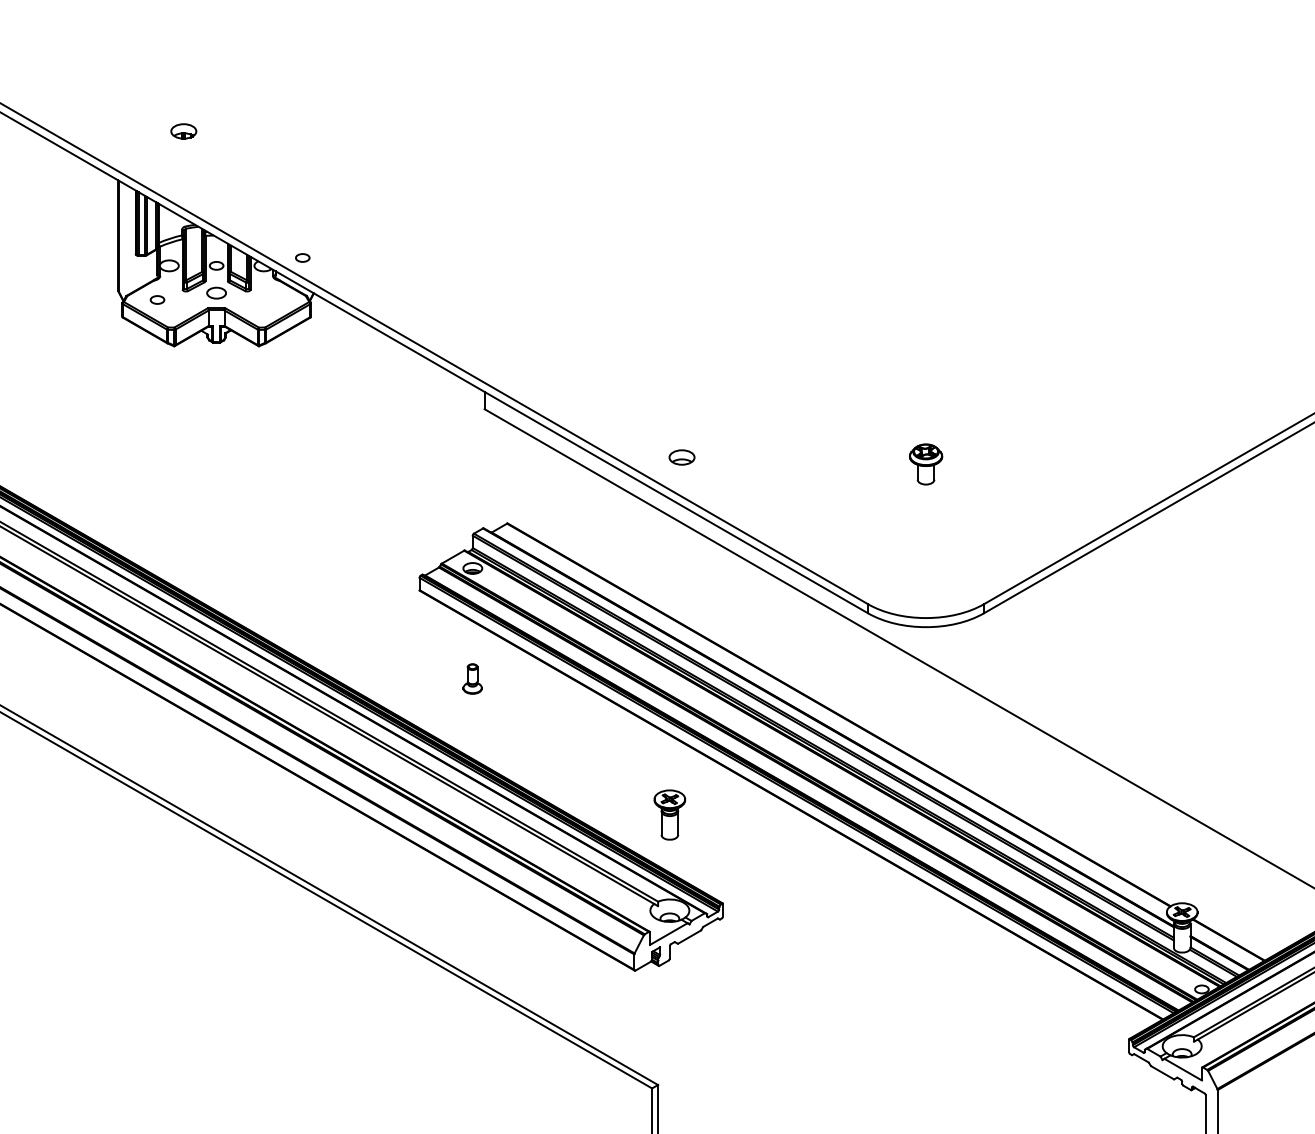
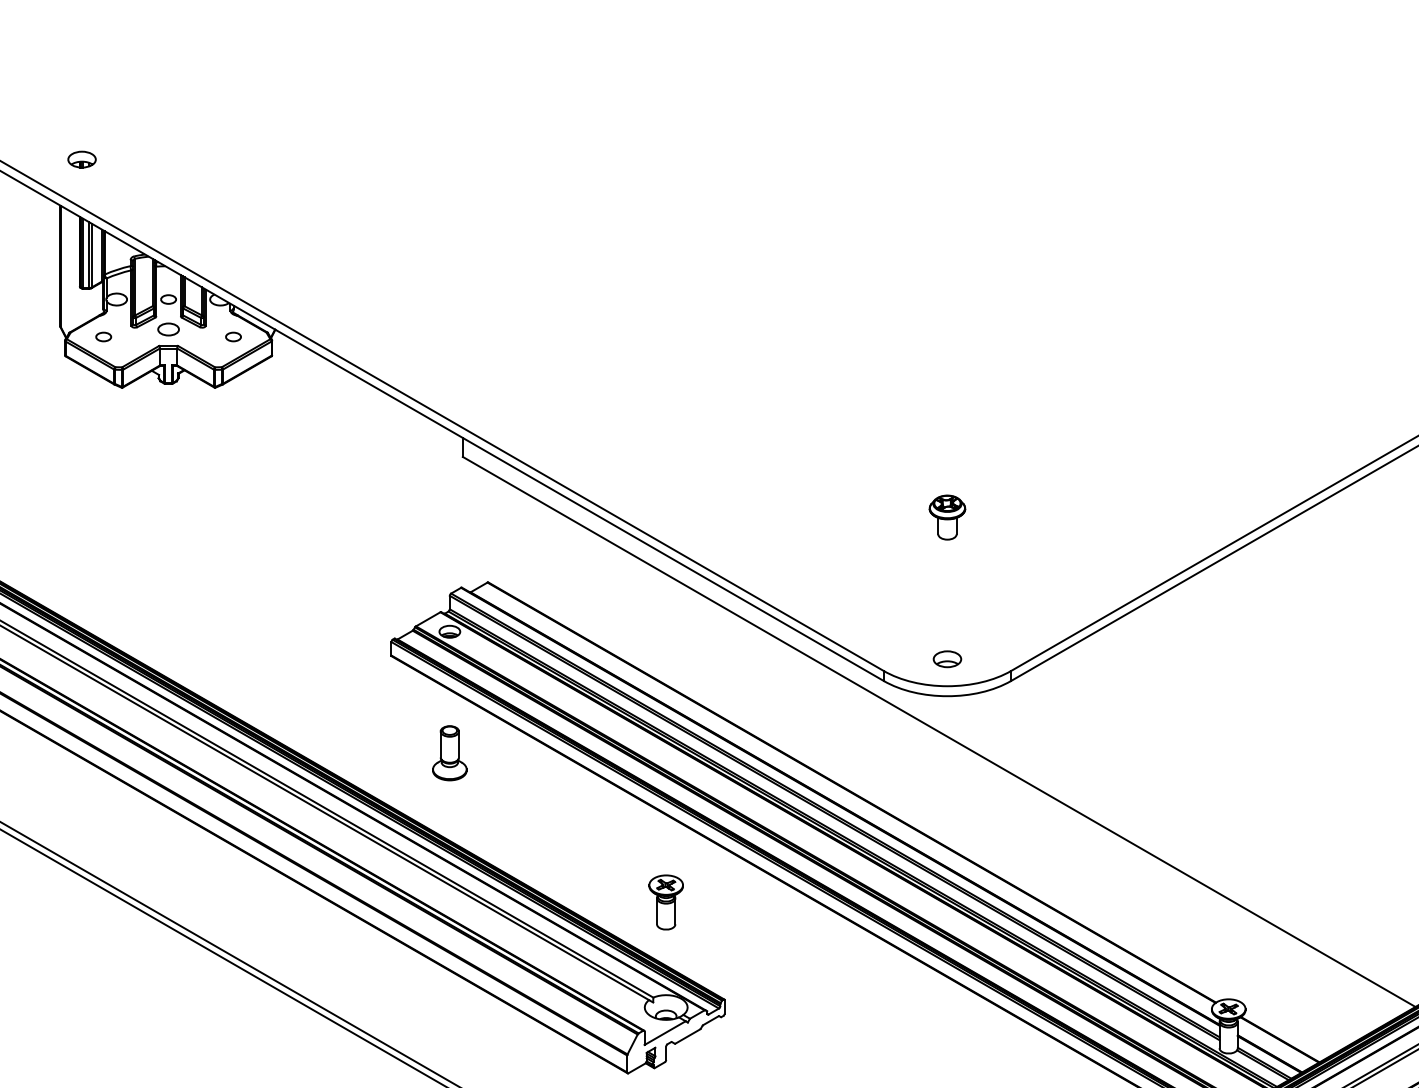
part: (183, 131) -> (81, 159), moved
part: (302, 257) -> (233, 336), moved
part: (681, 457) -> (946, 659), moved
part: (472, 678) -> (449, 752), size x1.67

